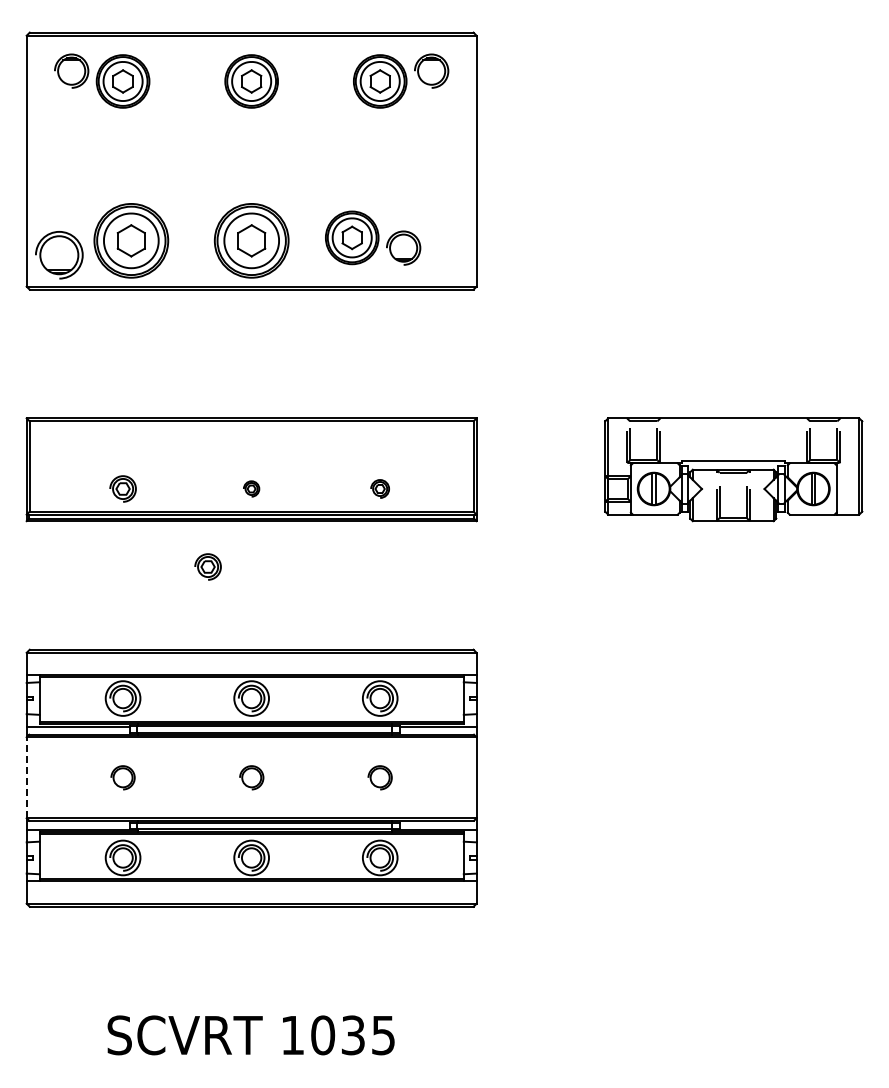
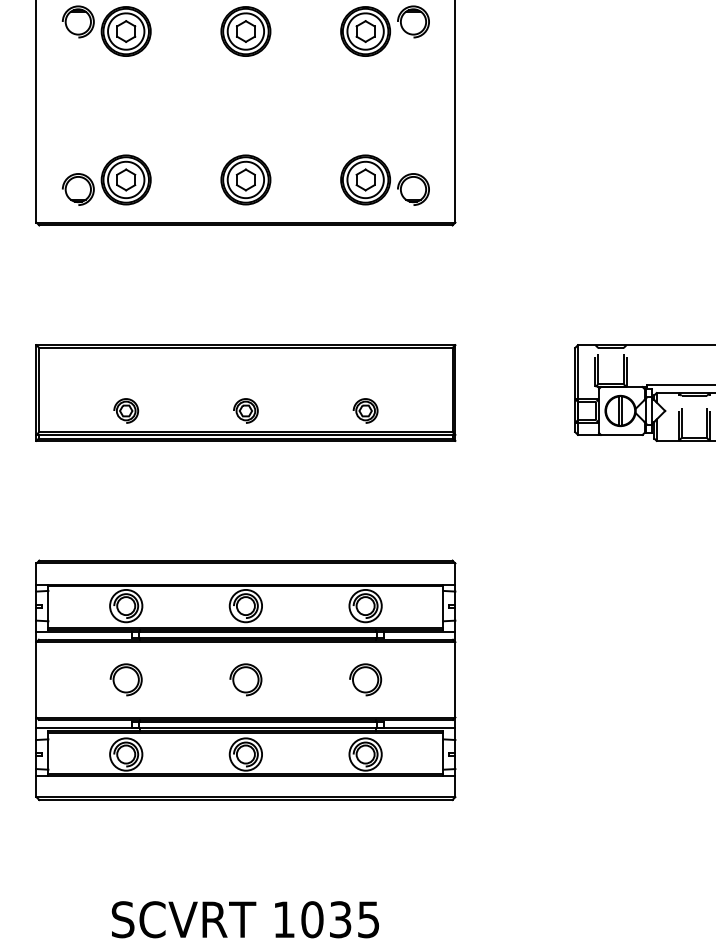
part: (373, 237) -> (385, 179), moved
part: (102, 240) -> (107, 179), size x0.71
part: (251, 240) -> (245, 179), size x0.71
part: (251, 488) -> (245, 410), size x1.67
part: (379, 488) -> (364, 410), size x1.43
part: (207, 566) -> (204, 483), removed
line: (26, 777) -> (36, 679), dashed -> solid
part: (122, 777) -> (125, 679), size x1.43
part: (251, 777) -> (245, 679), size x1.43
part: (379, 777) -> (364, 679), size x1.43

